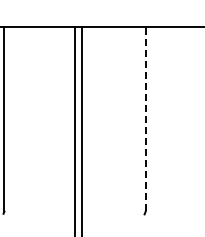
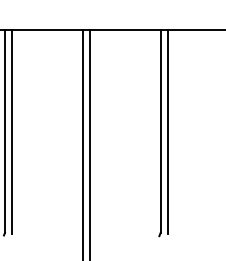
line: (145, 118) -> (160, 130), dashed -> solid
line: (11, 119) -> (12, 131), added
line: (152, 119) -> (168, 131), added

